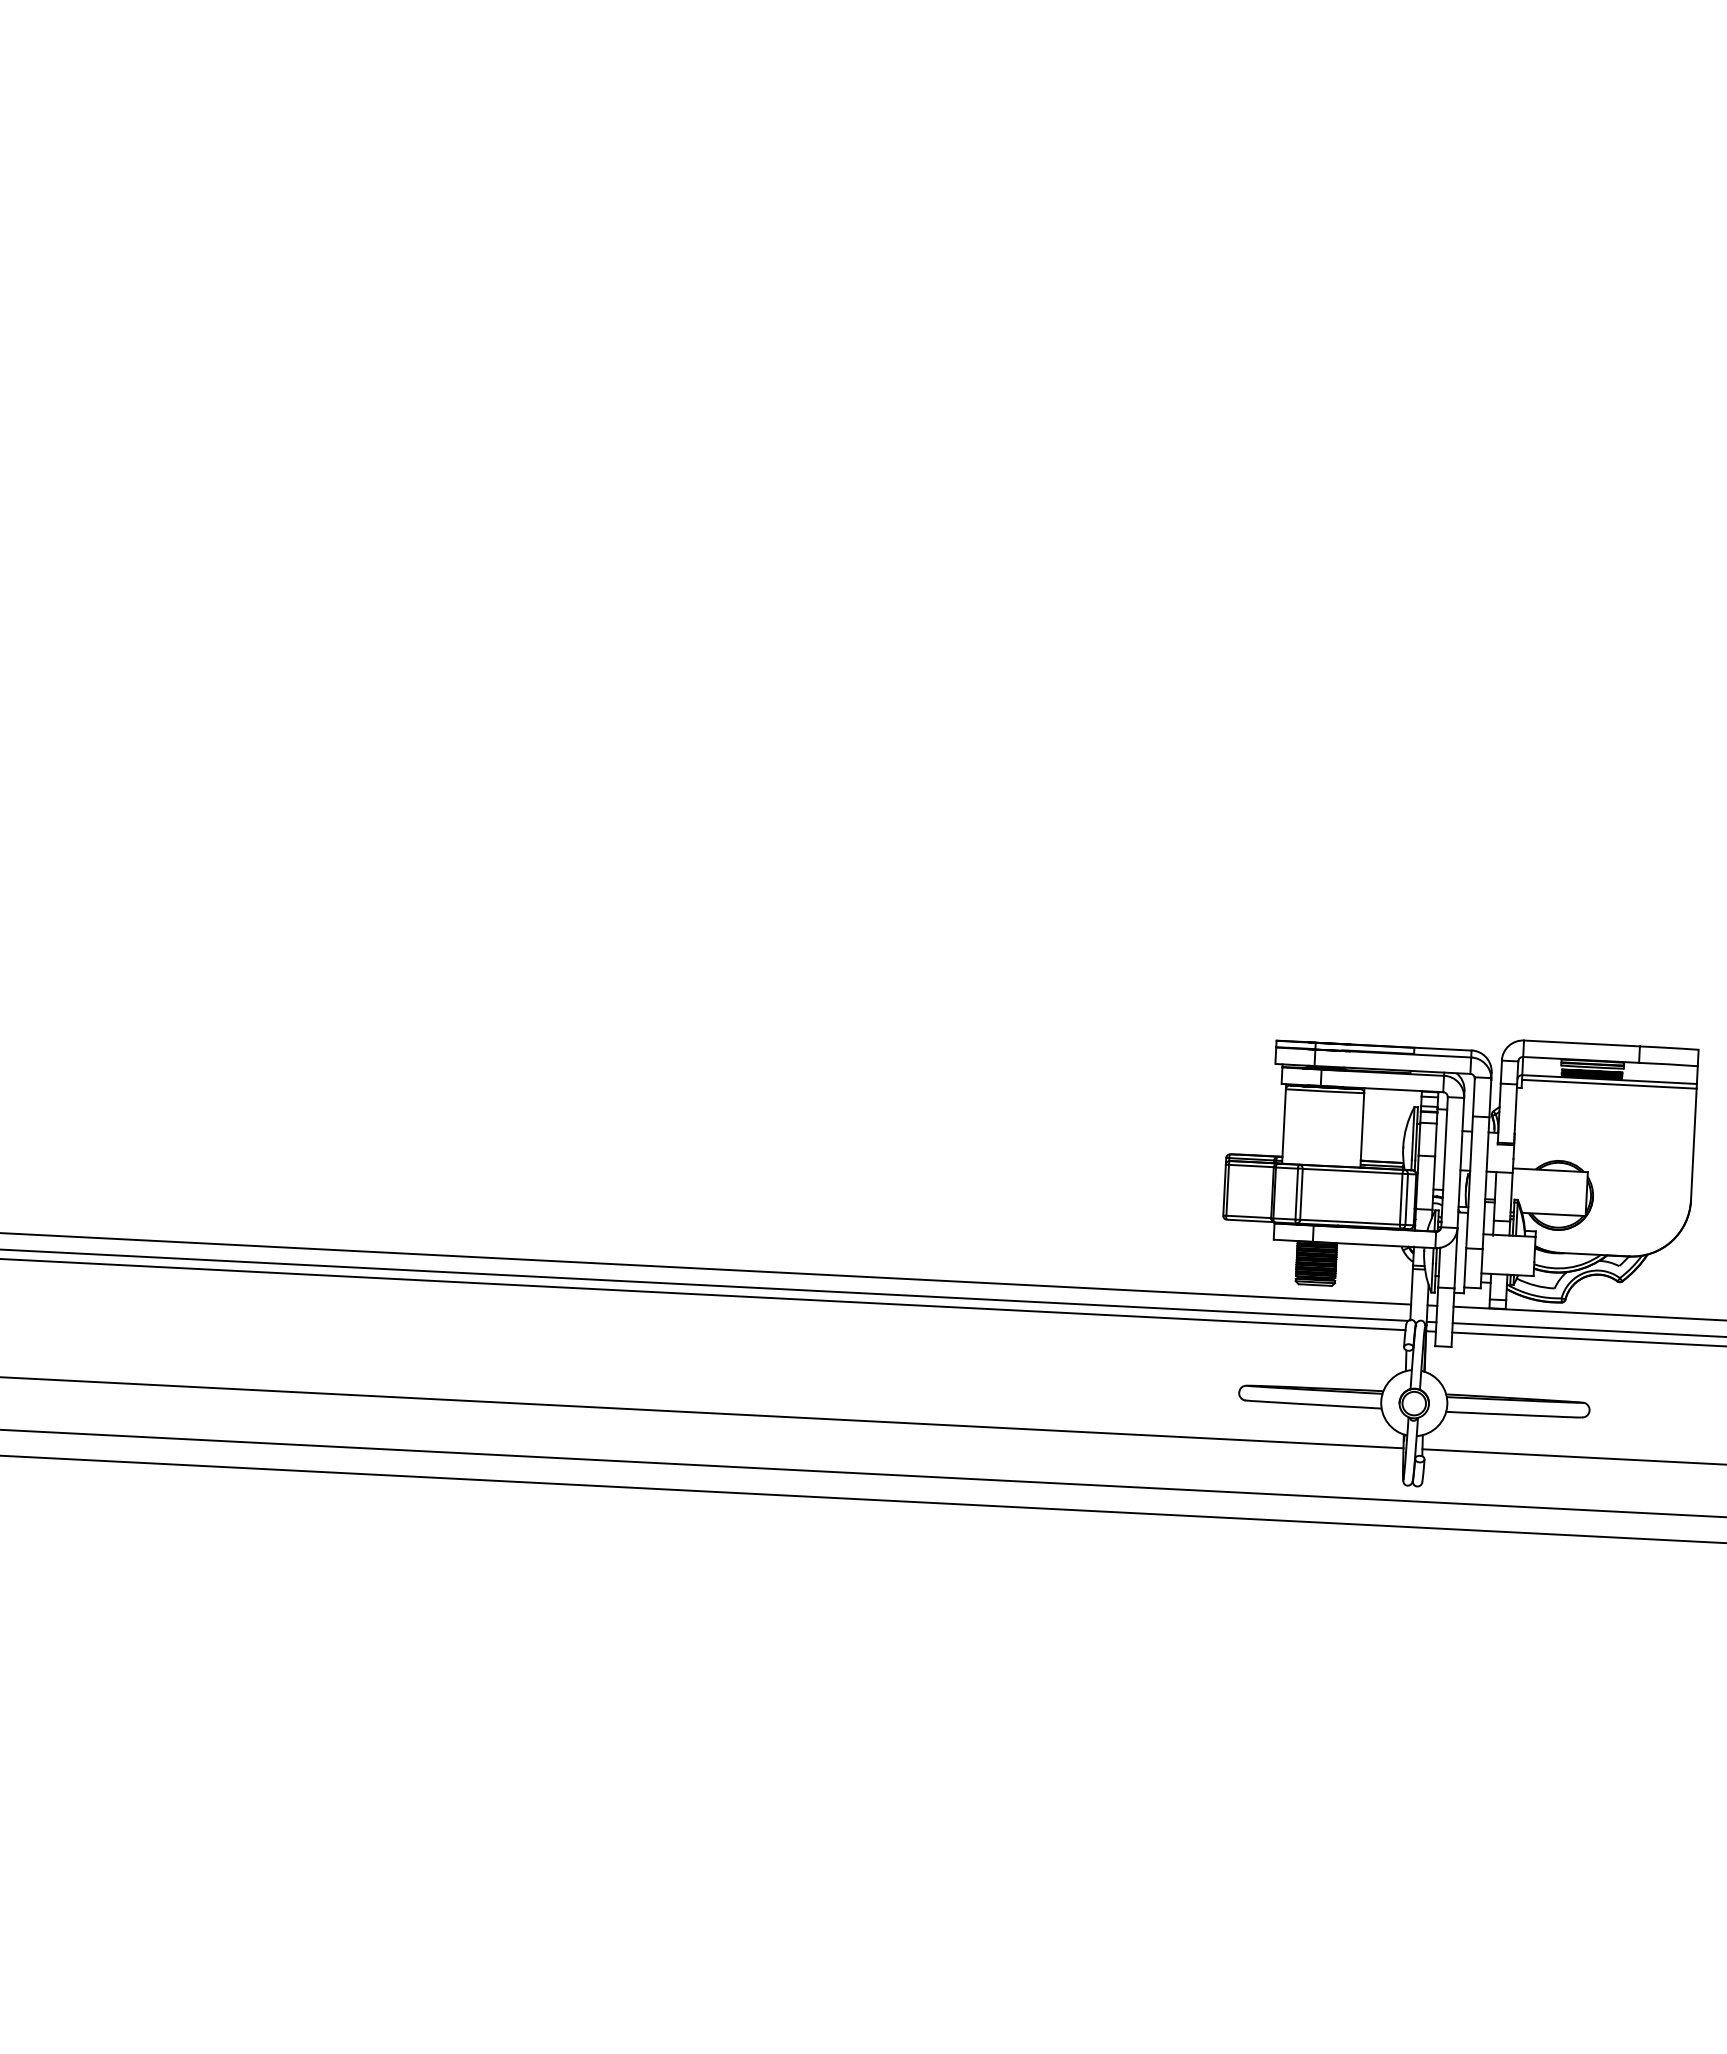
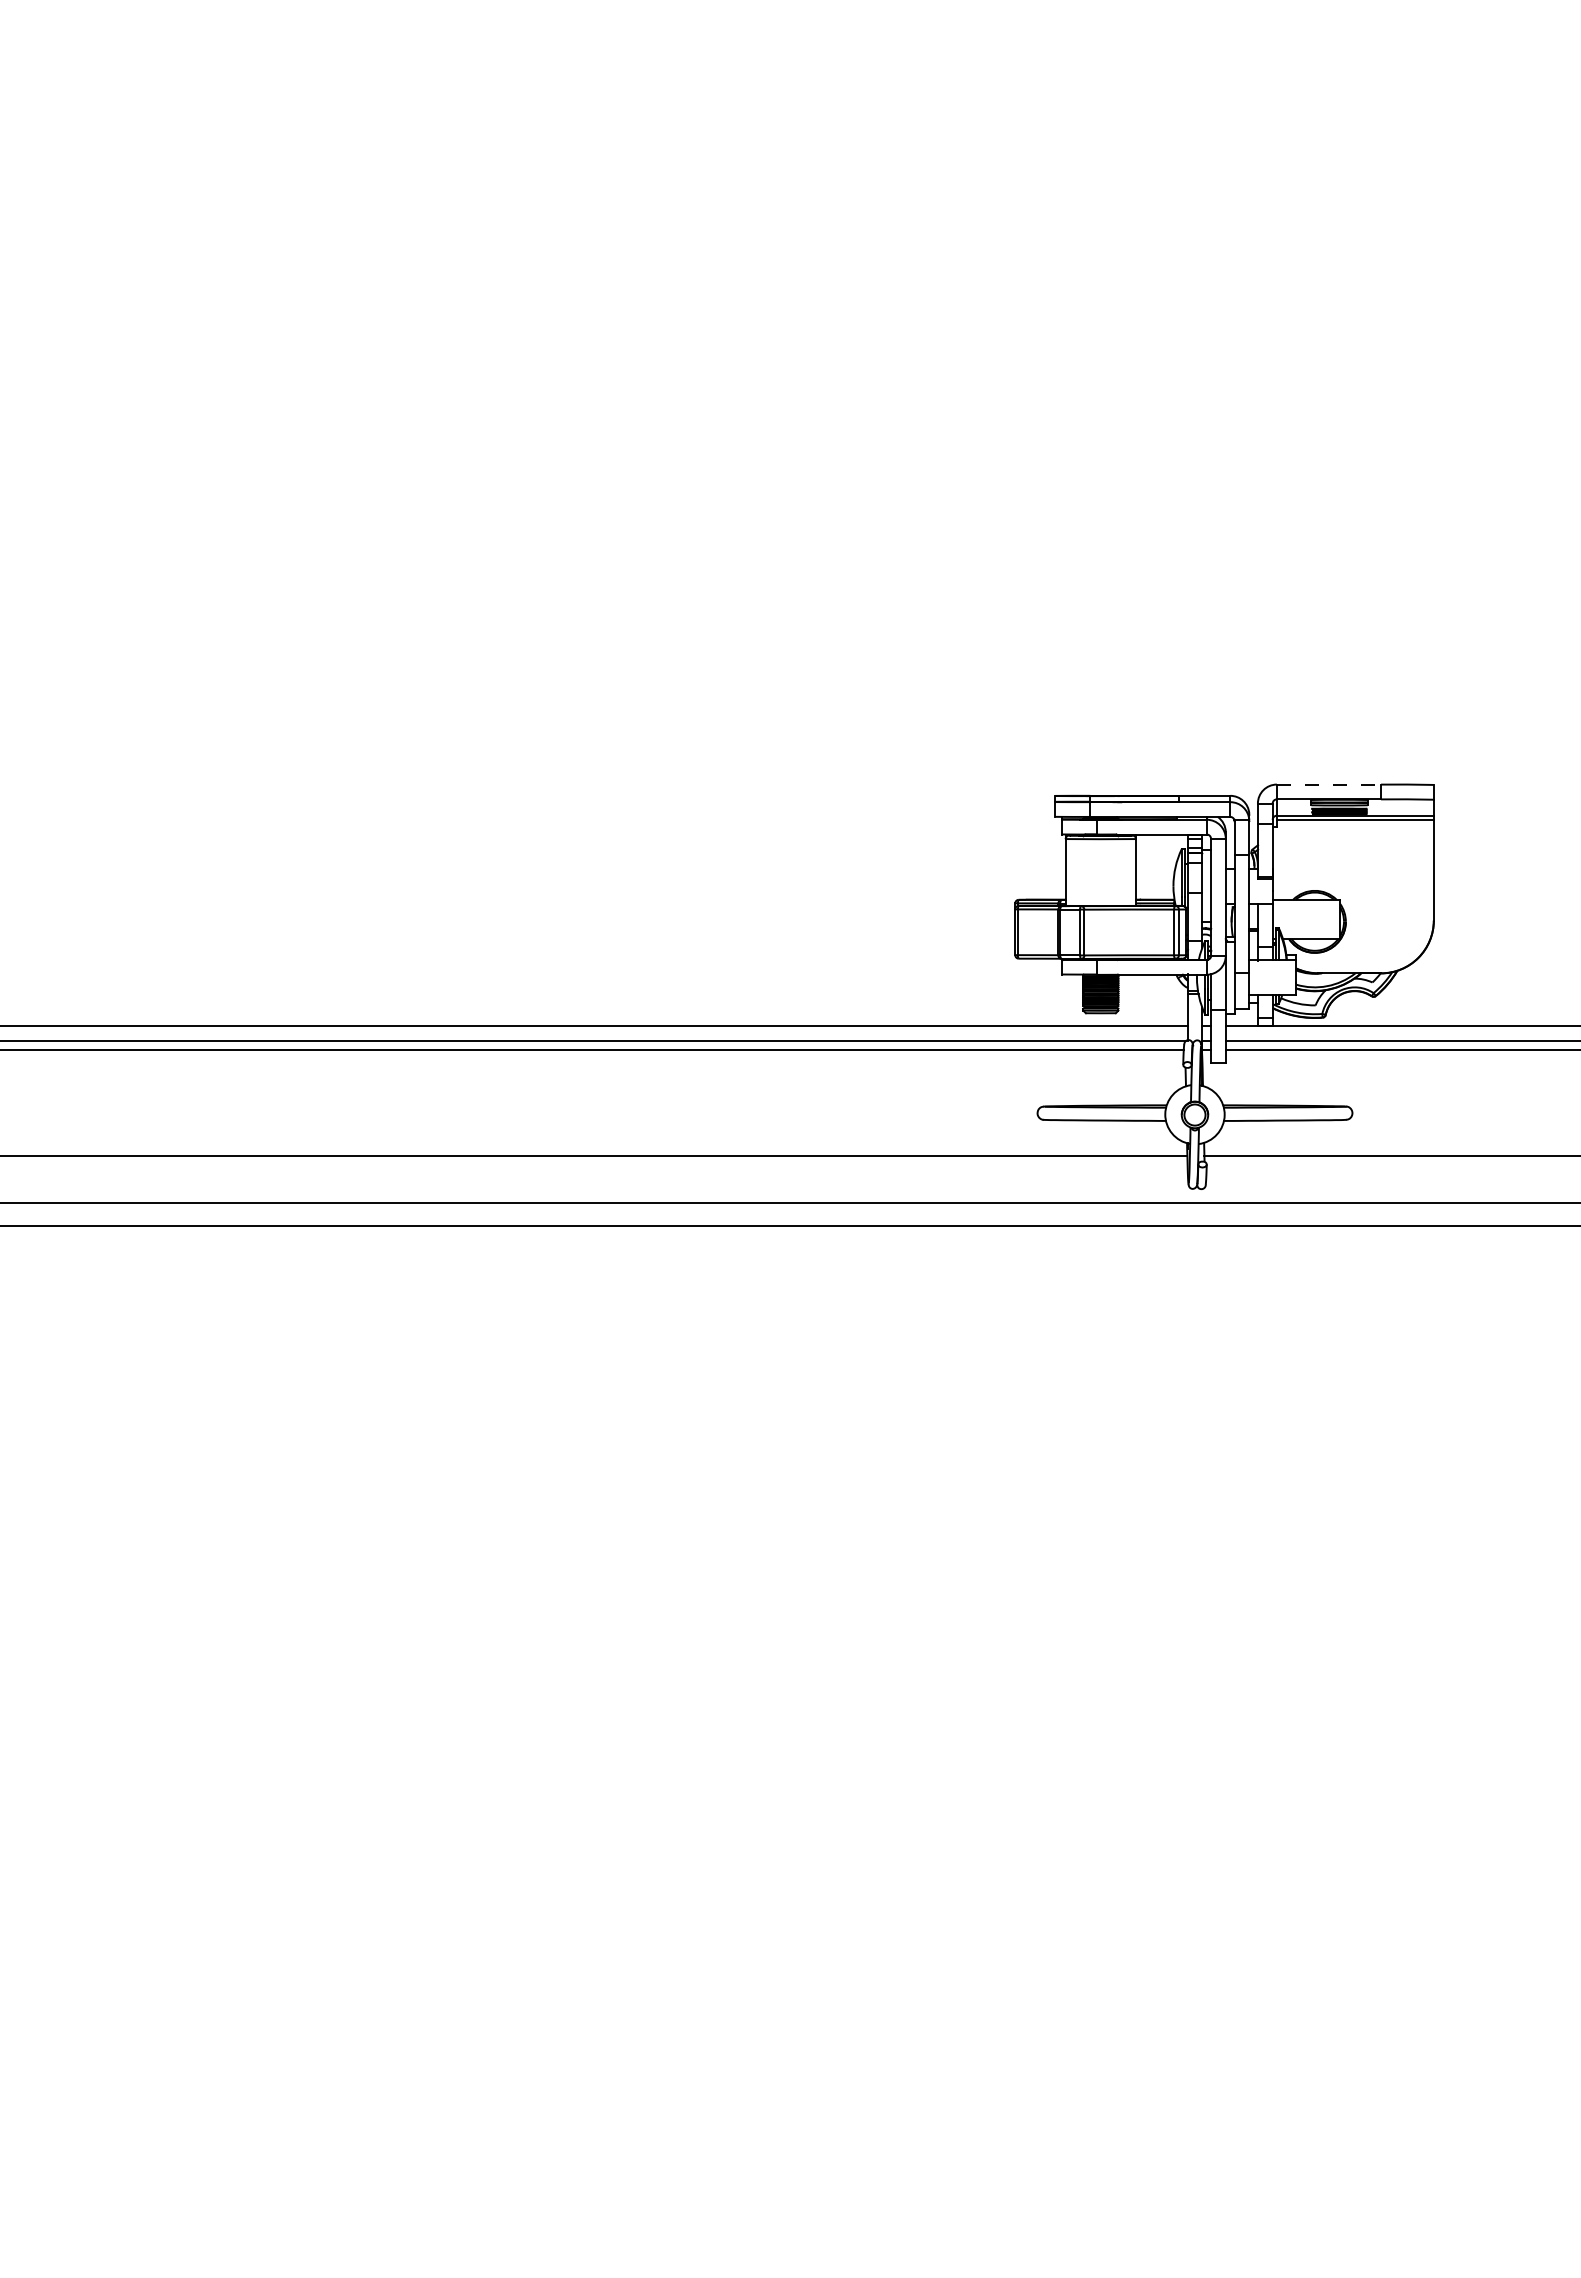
line: (1582, 1043) -> (1329, 784), solid -> dashed

